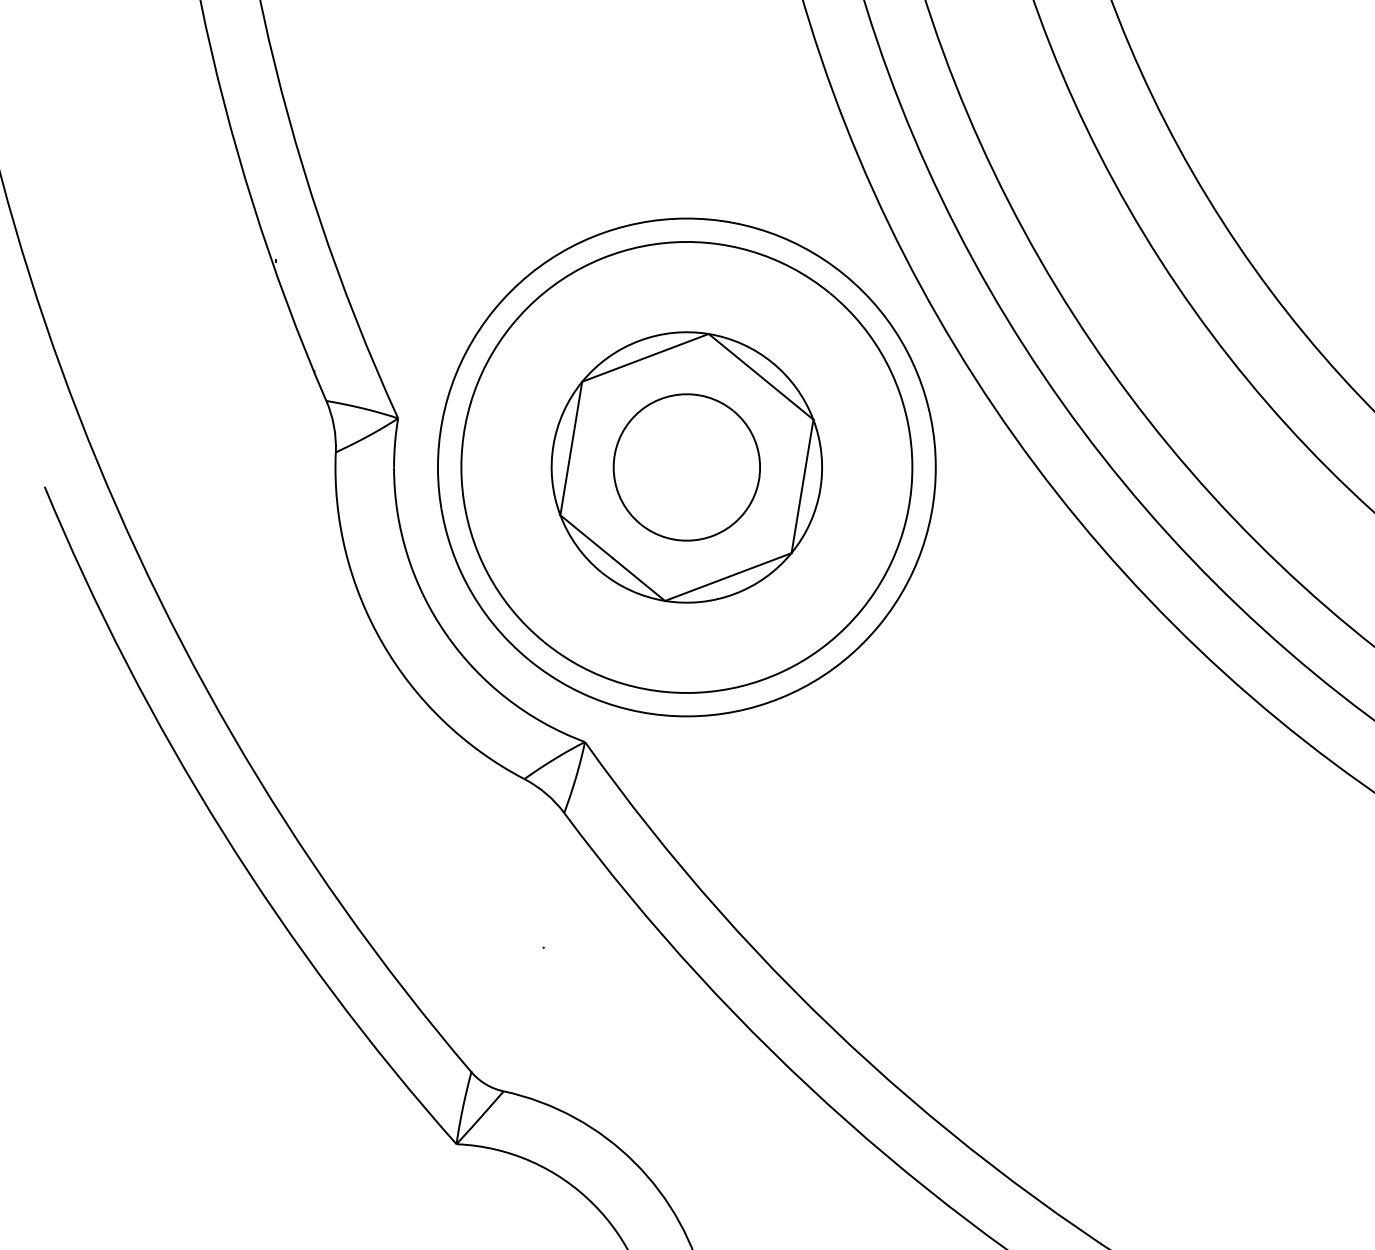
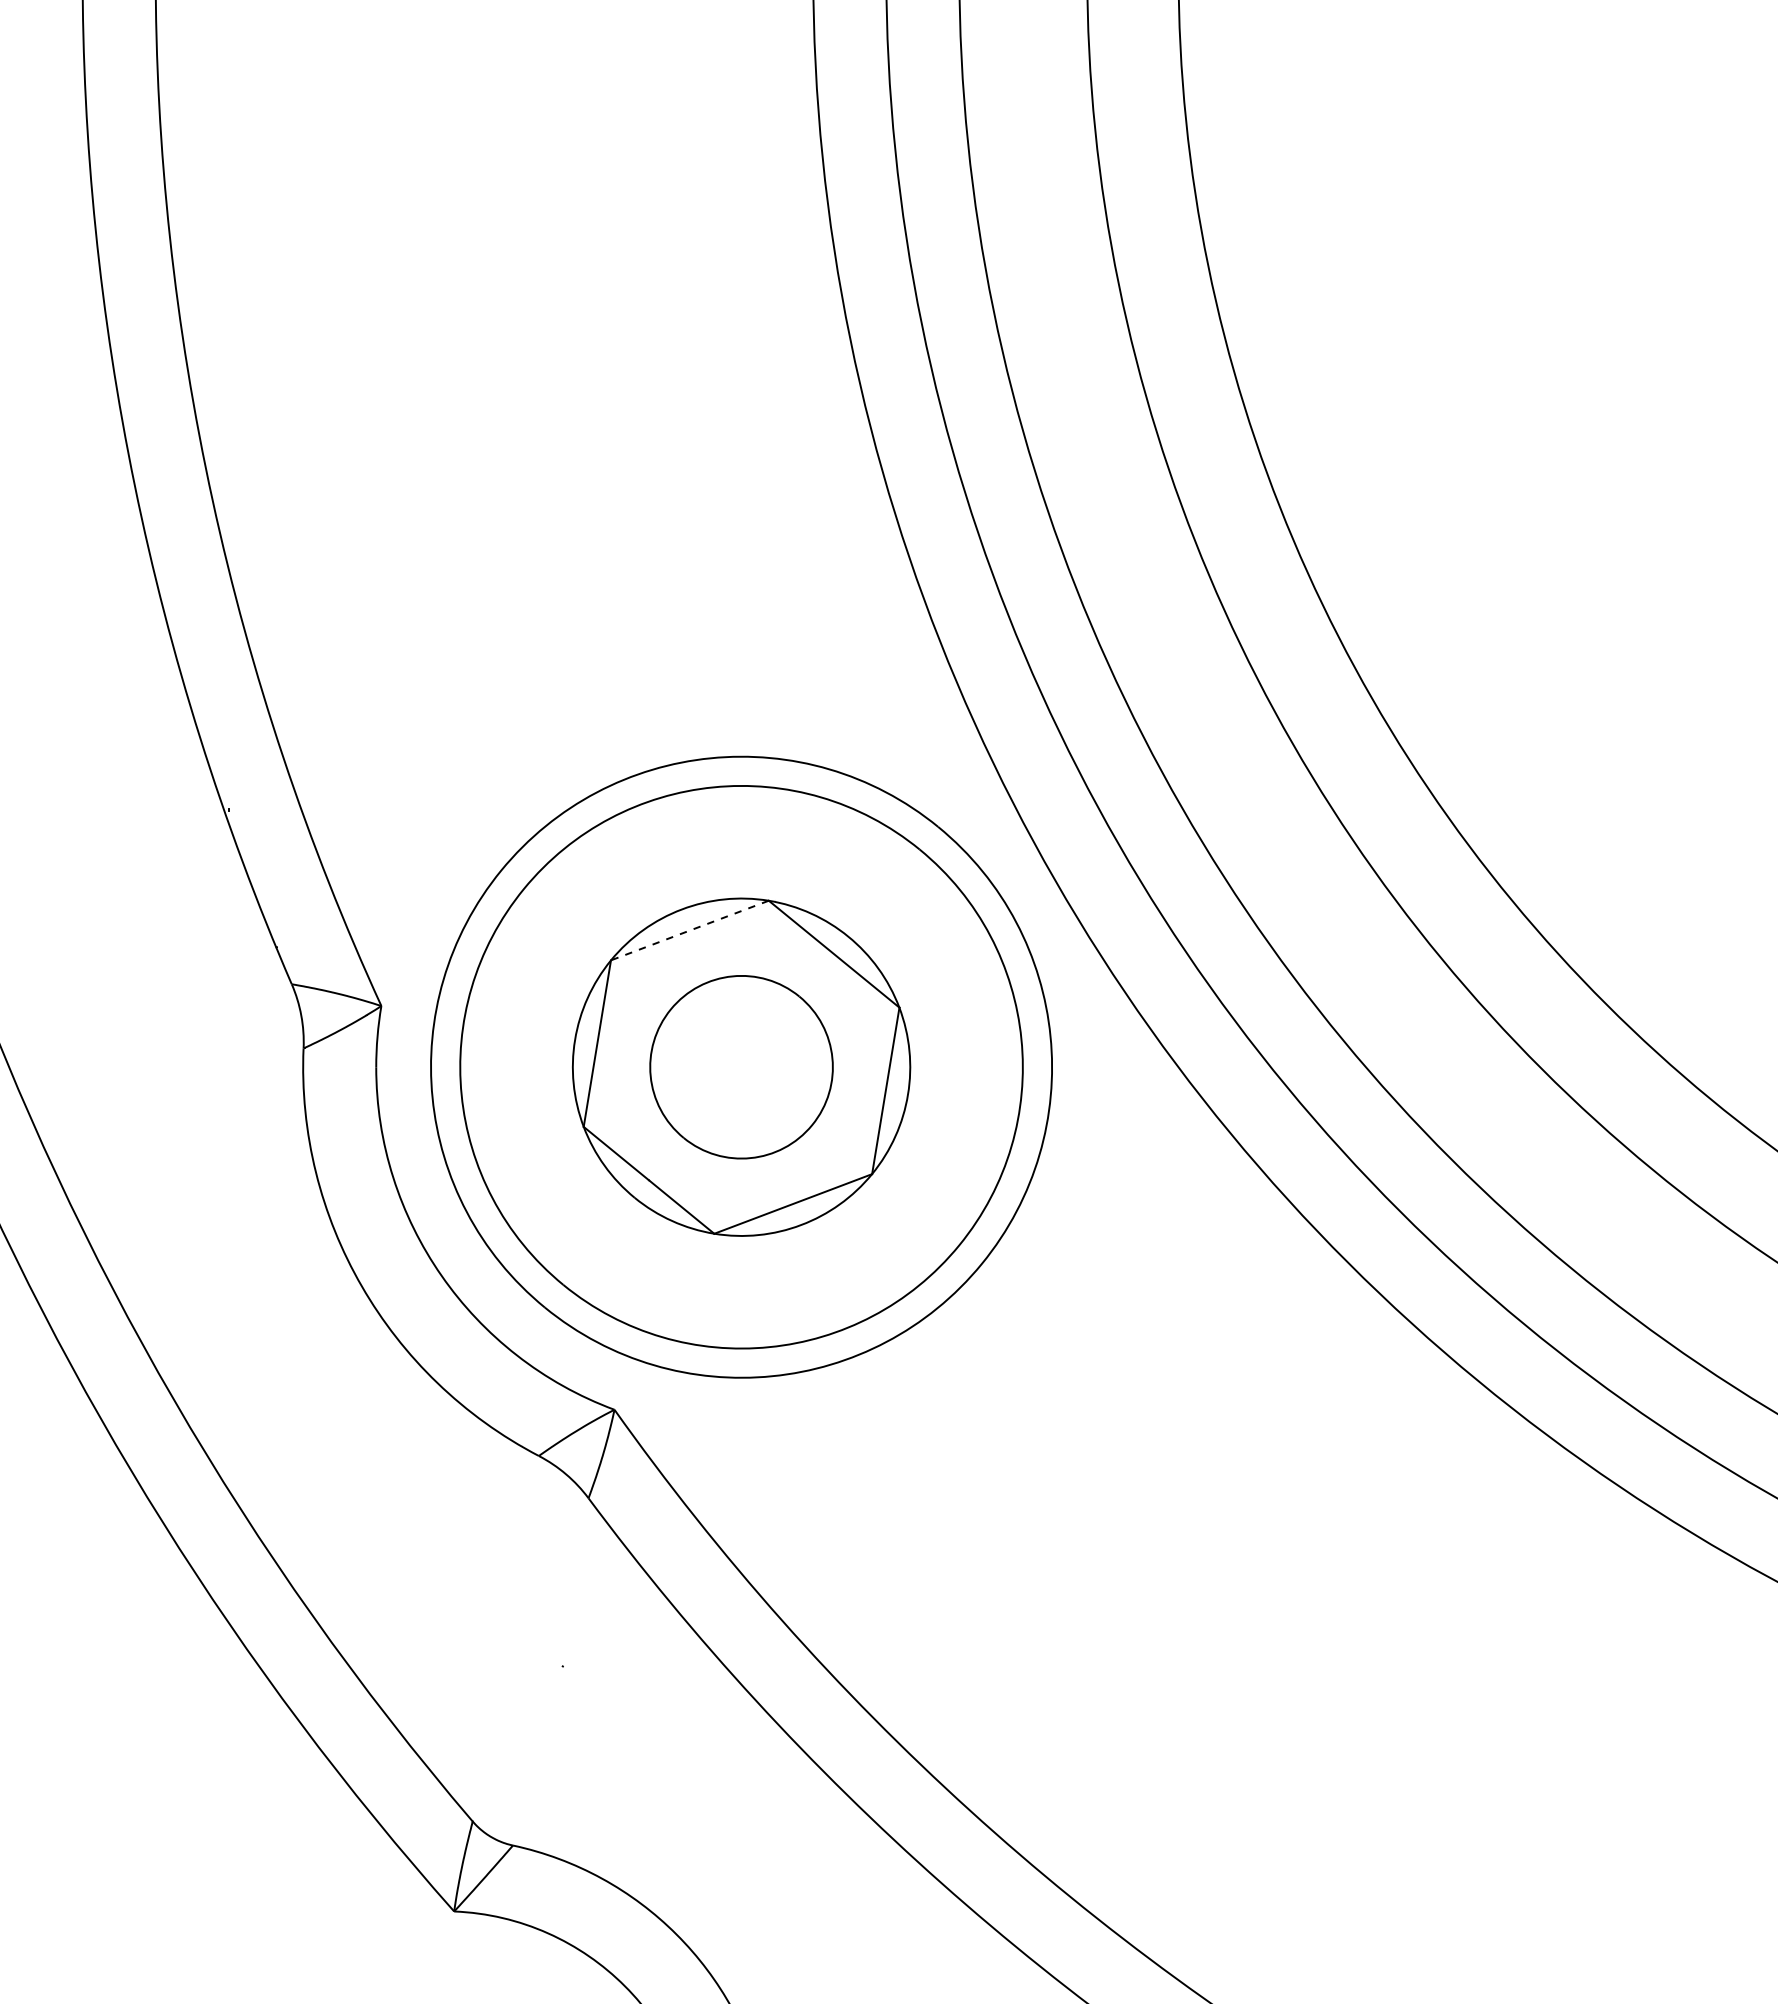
line: (645, 357) -> (689, 930), solid -> dashed

